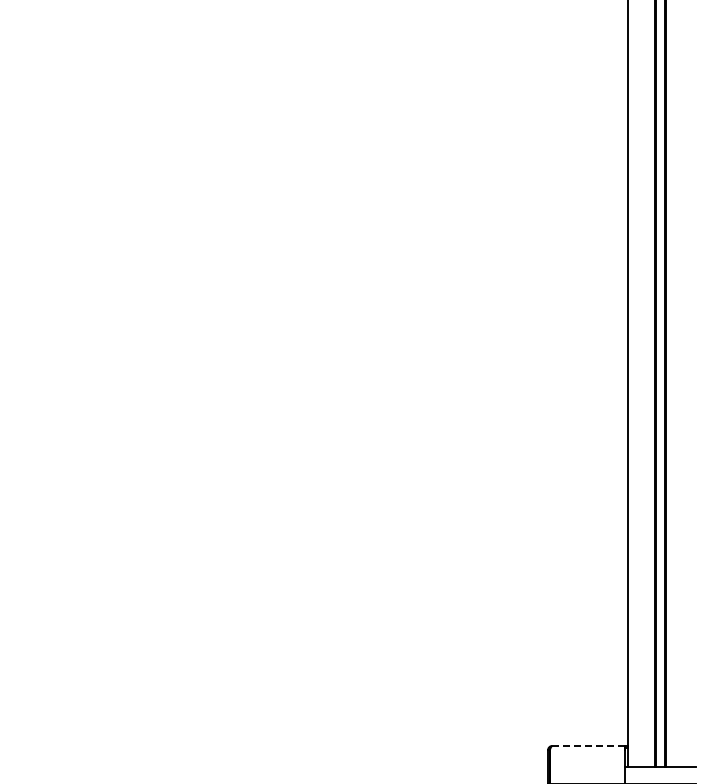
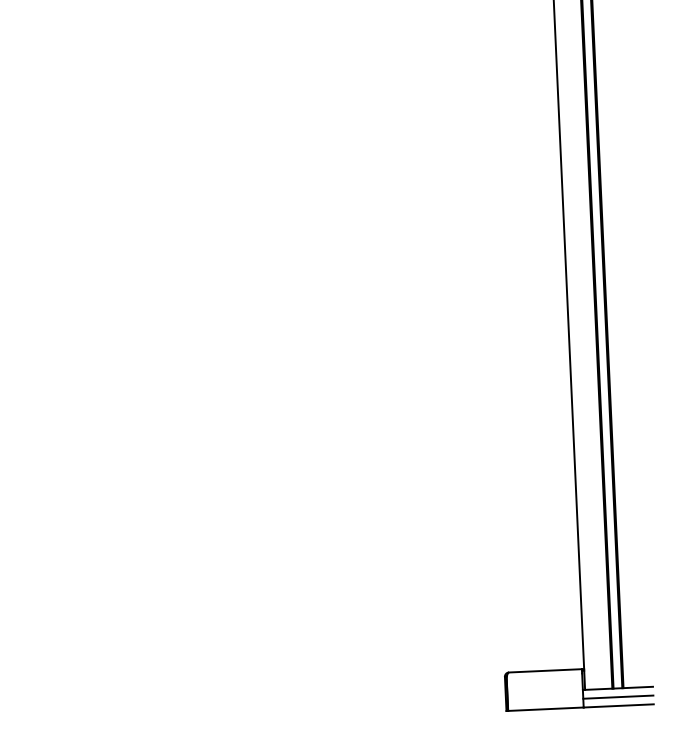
line: (588, 745) -> (545, 670), dashed -> solid
line: (660, 775) -> (618, 697), added

